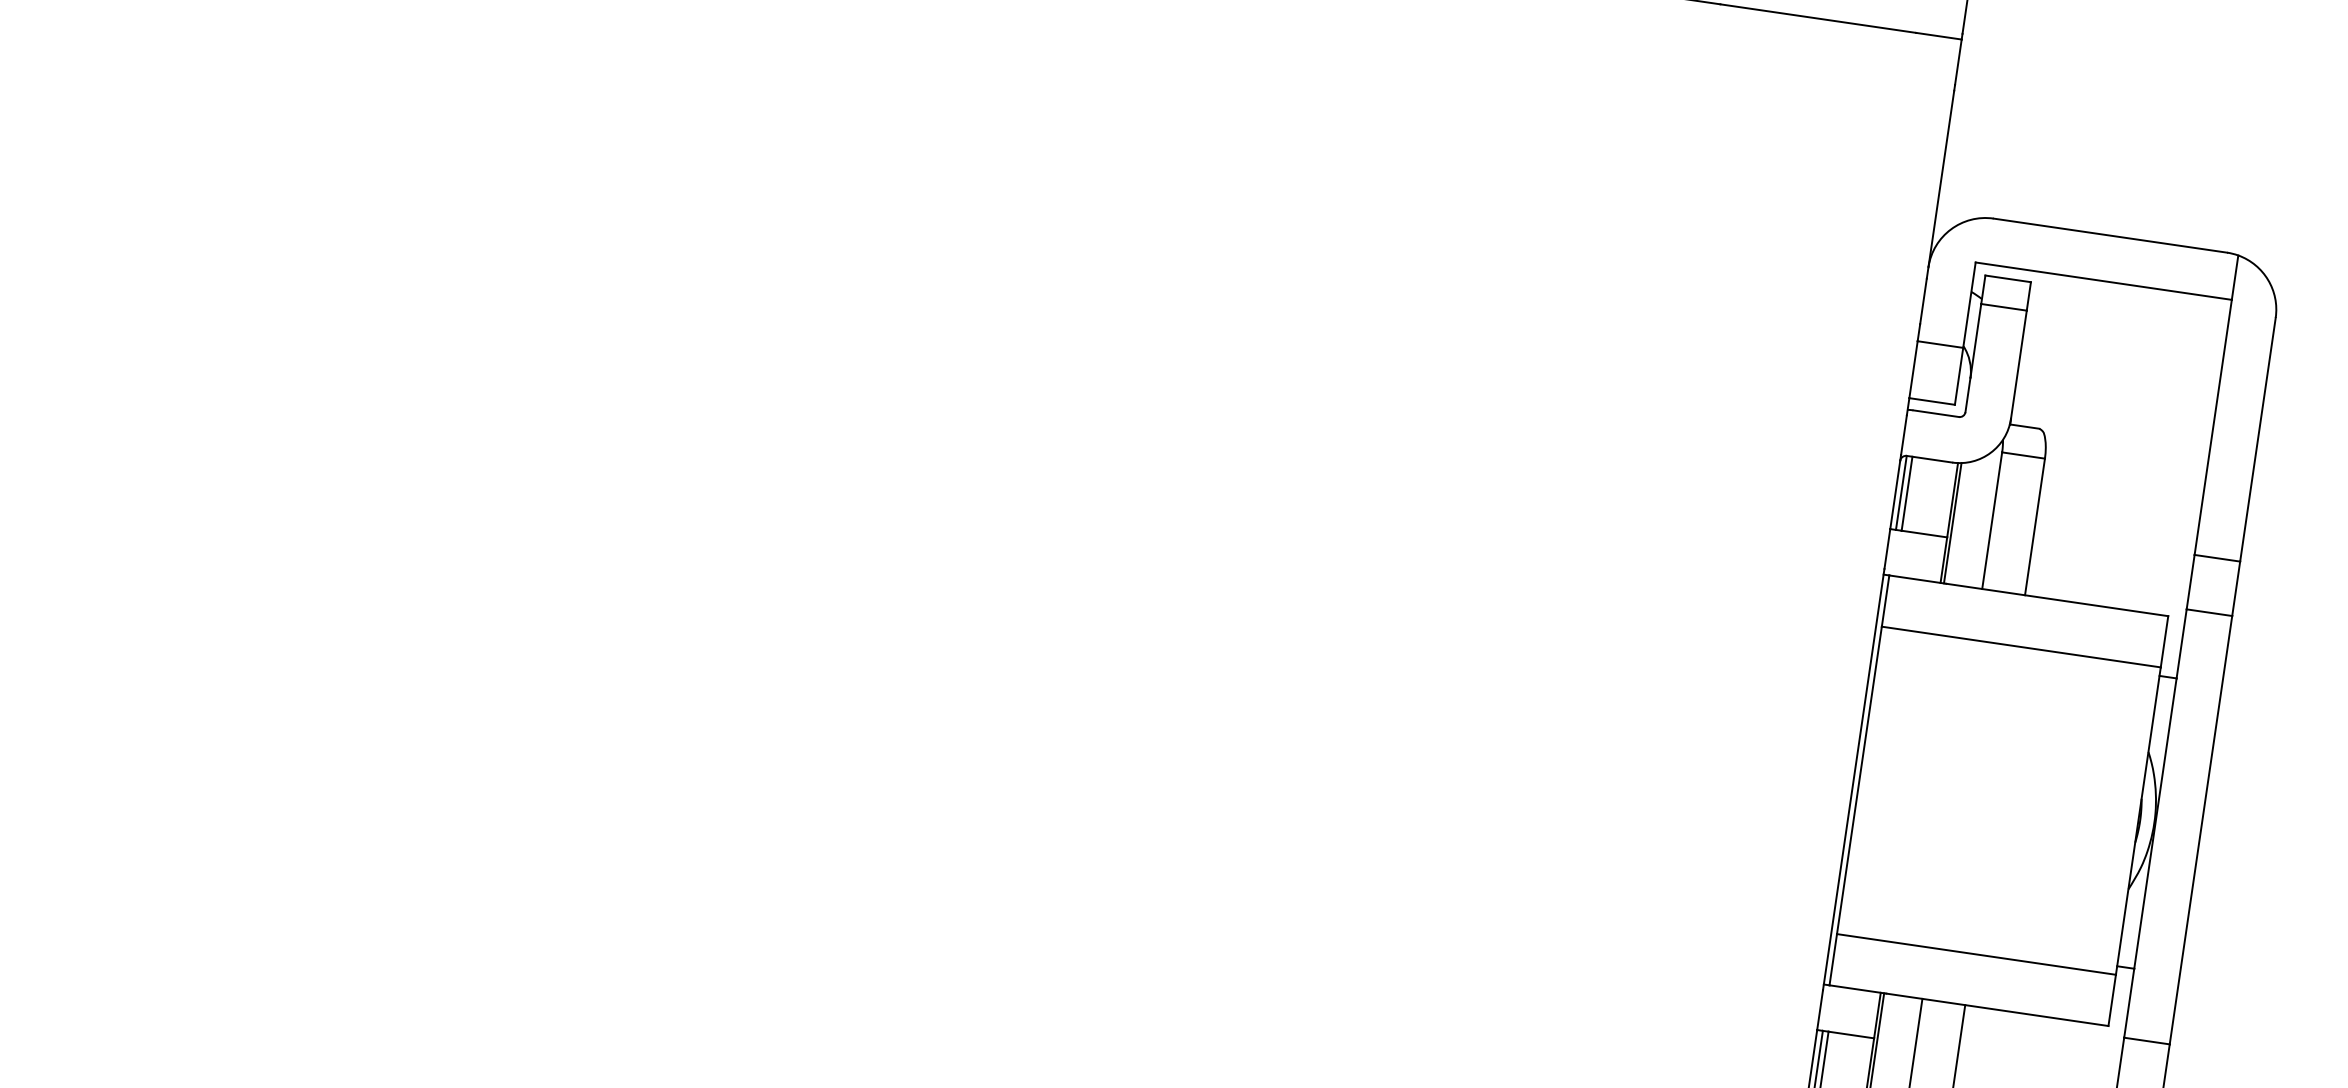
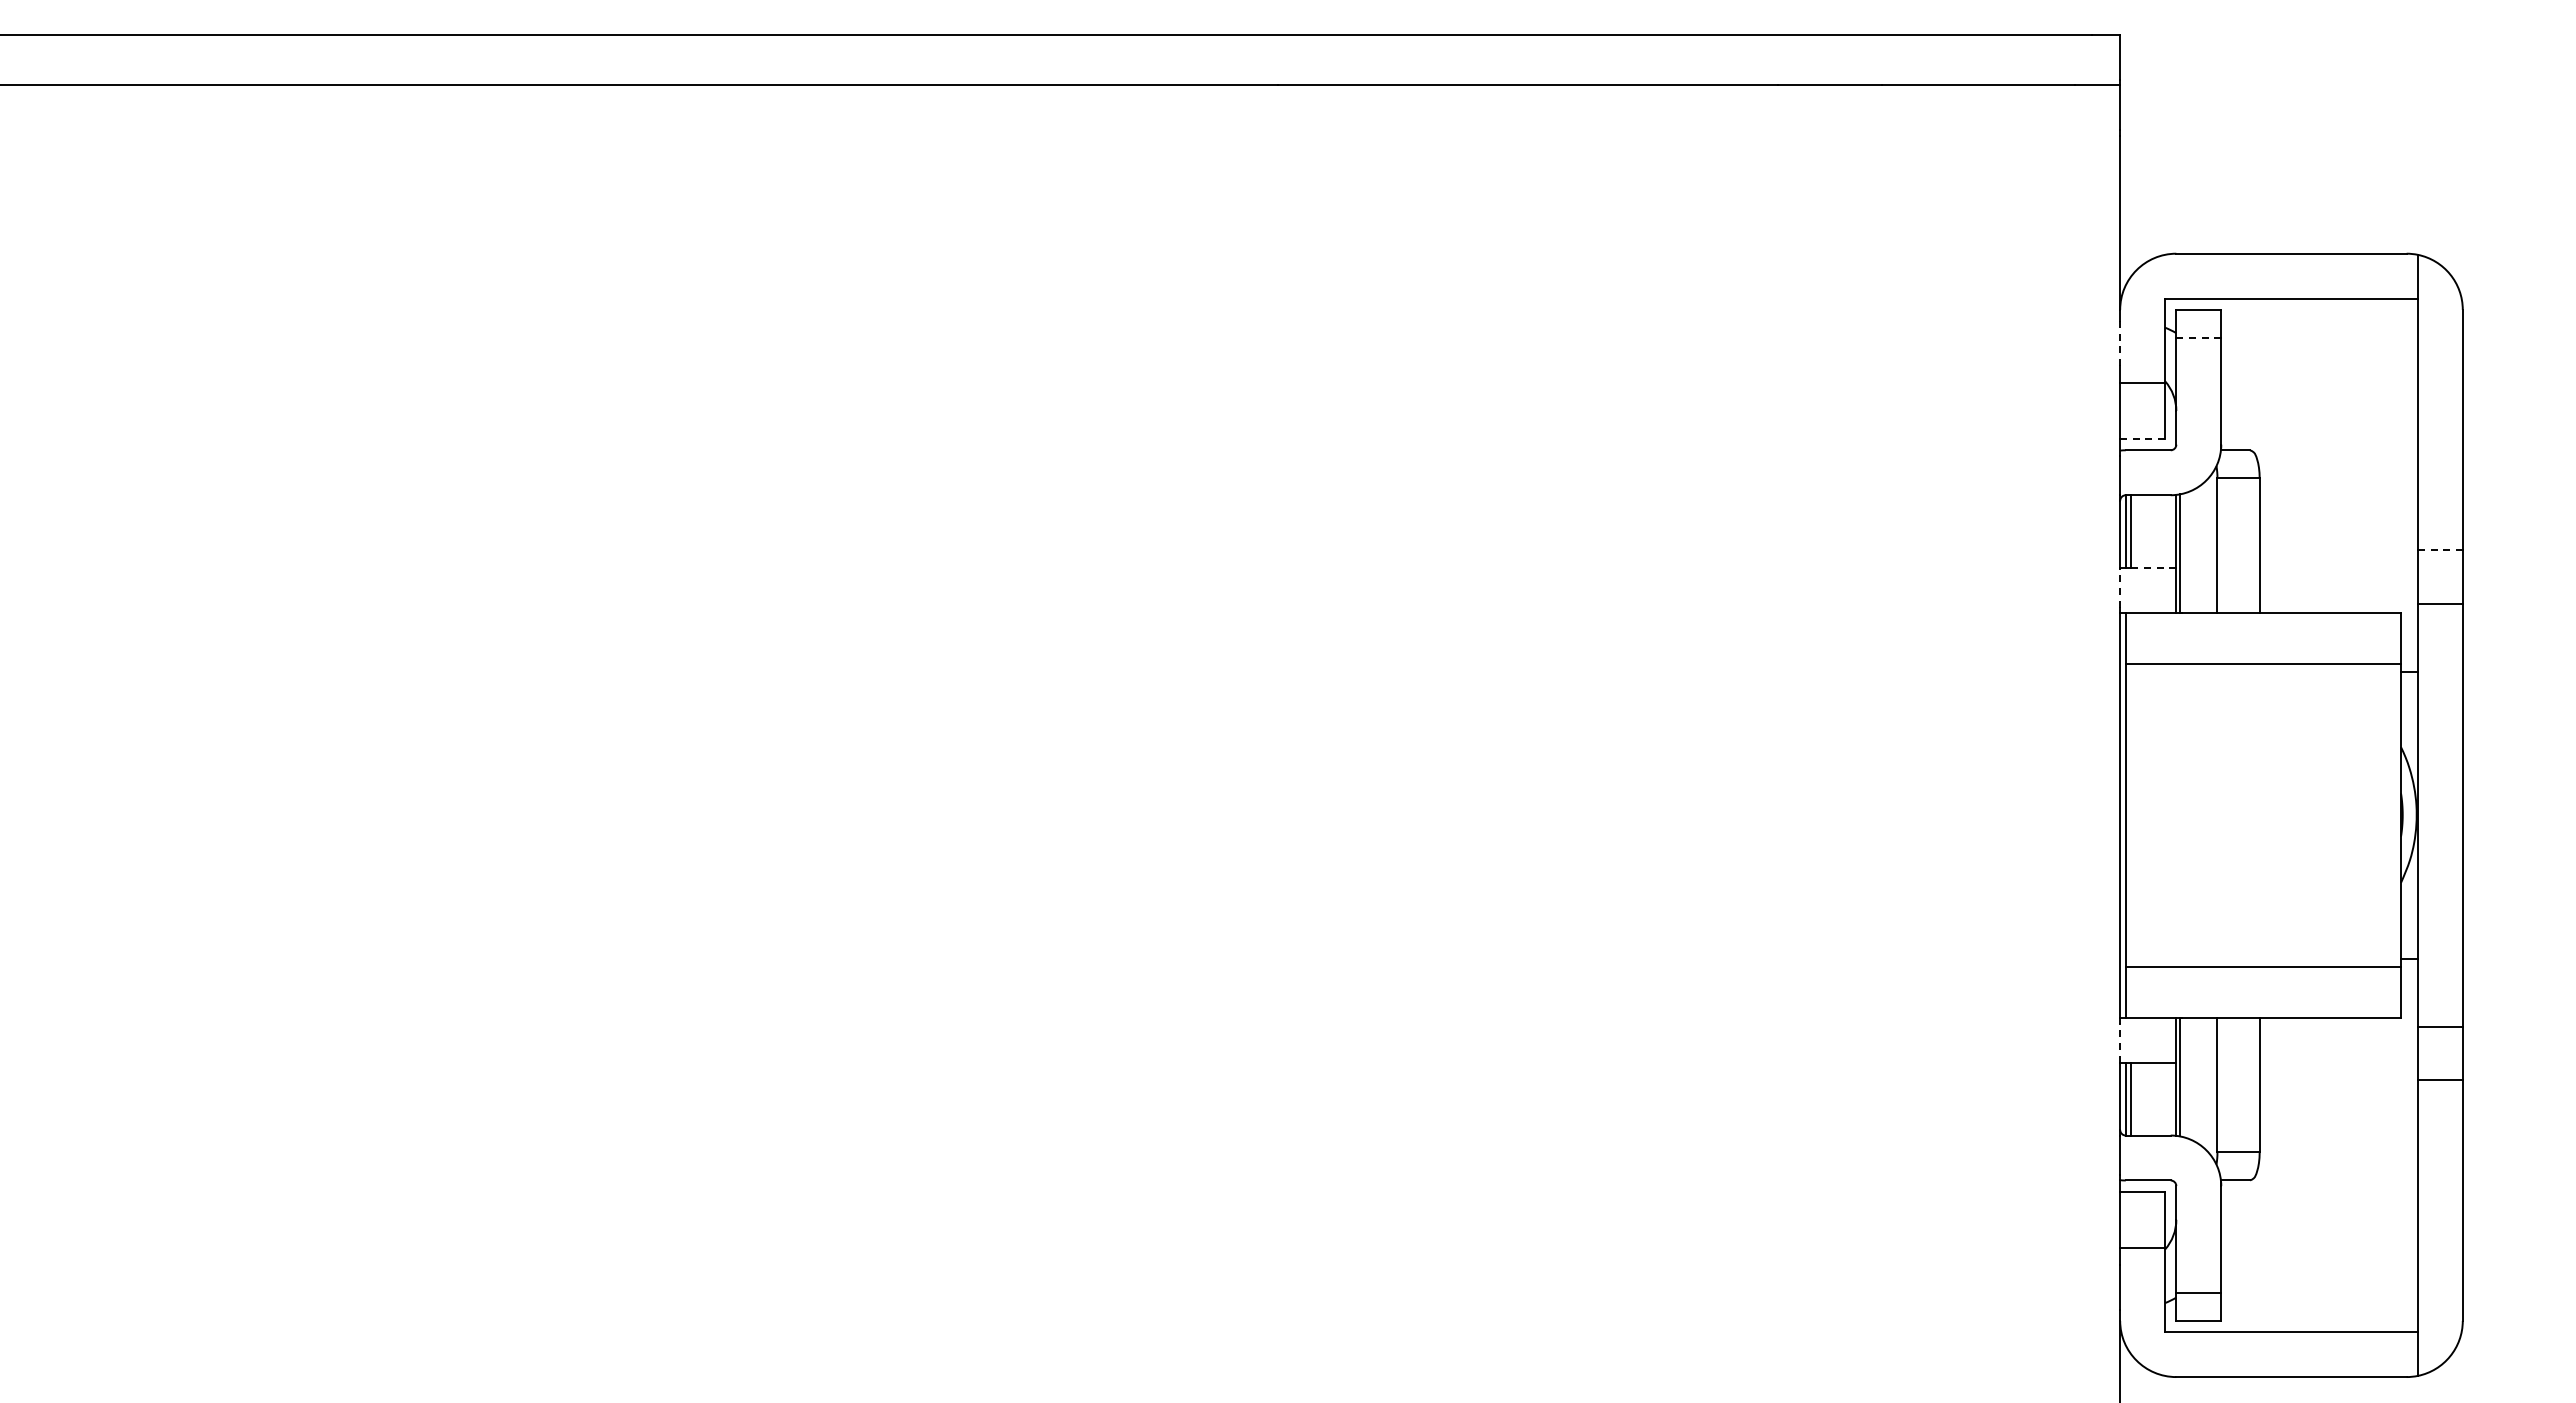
line: (1923, 301) -> (2120, 343), solid -> dashed
line: (2004, 306) -> (2199, 337), solid -> dashed
line: (1932, 402) -> (2143, 439), solid -> dashed
line: (1924, 534) -> (2153, 568), solid -> dashed
line: (1887, 548) -> (2120, 587), solid -> dashed
line: (2216, 558) -> (2439, 550), solid -> dashed
line: (1820, 1009) -> (2120, 1042), solid -> dashed

